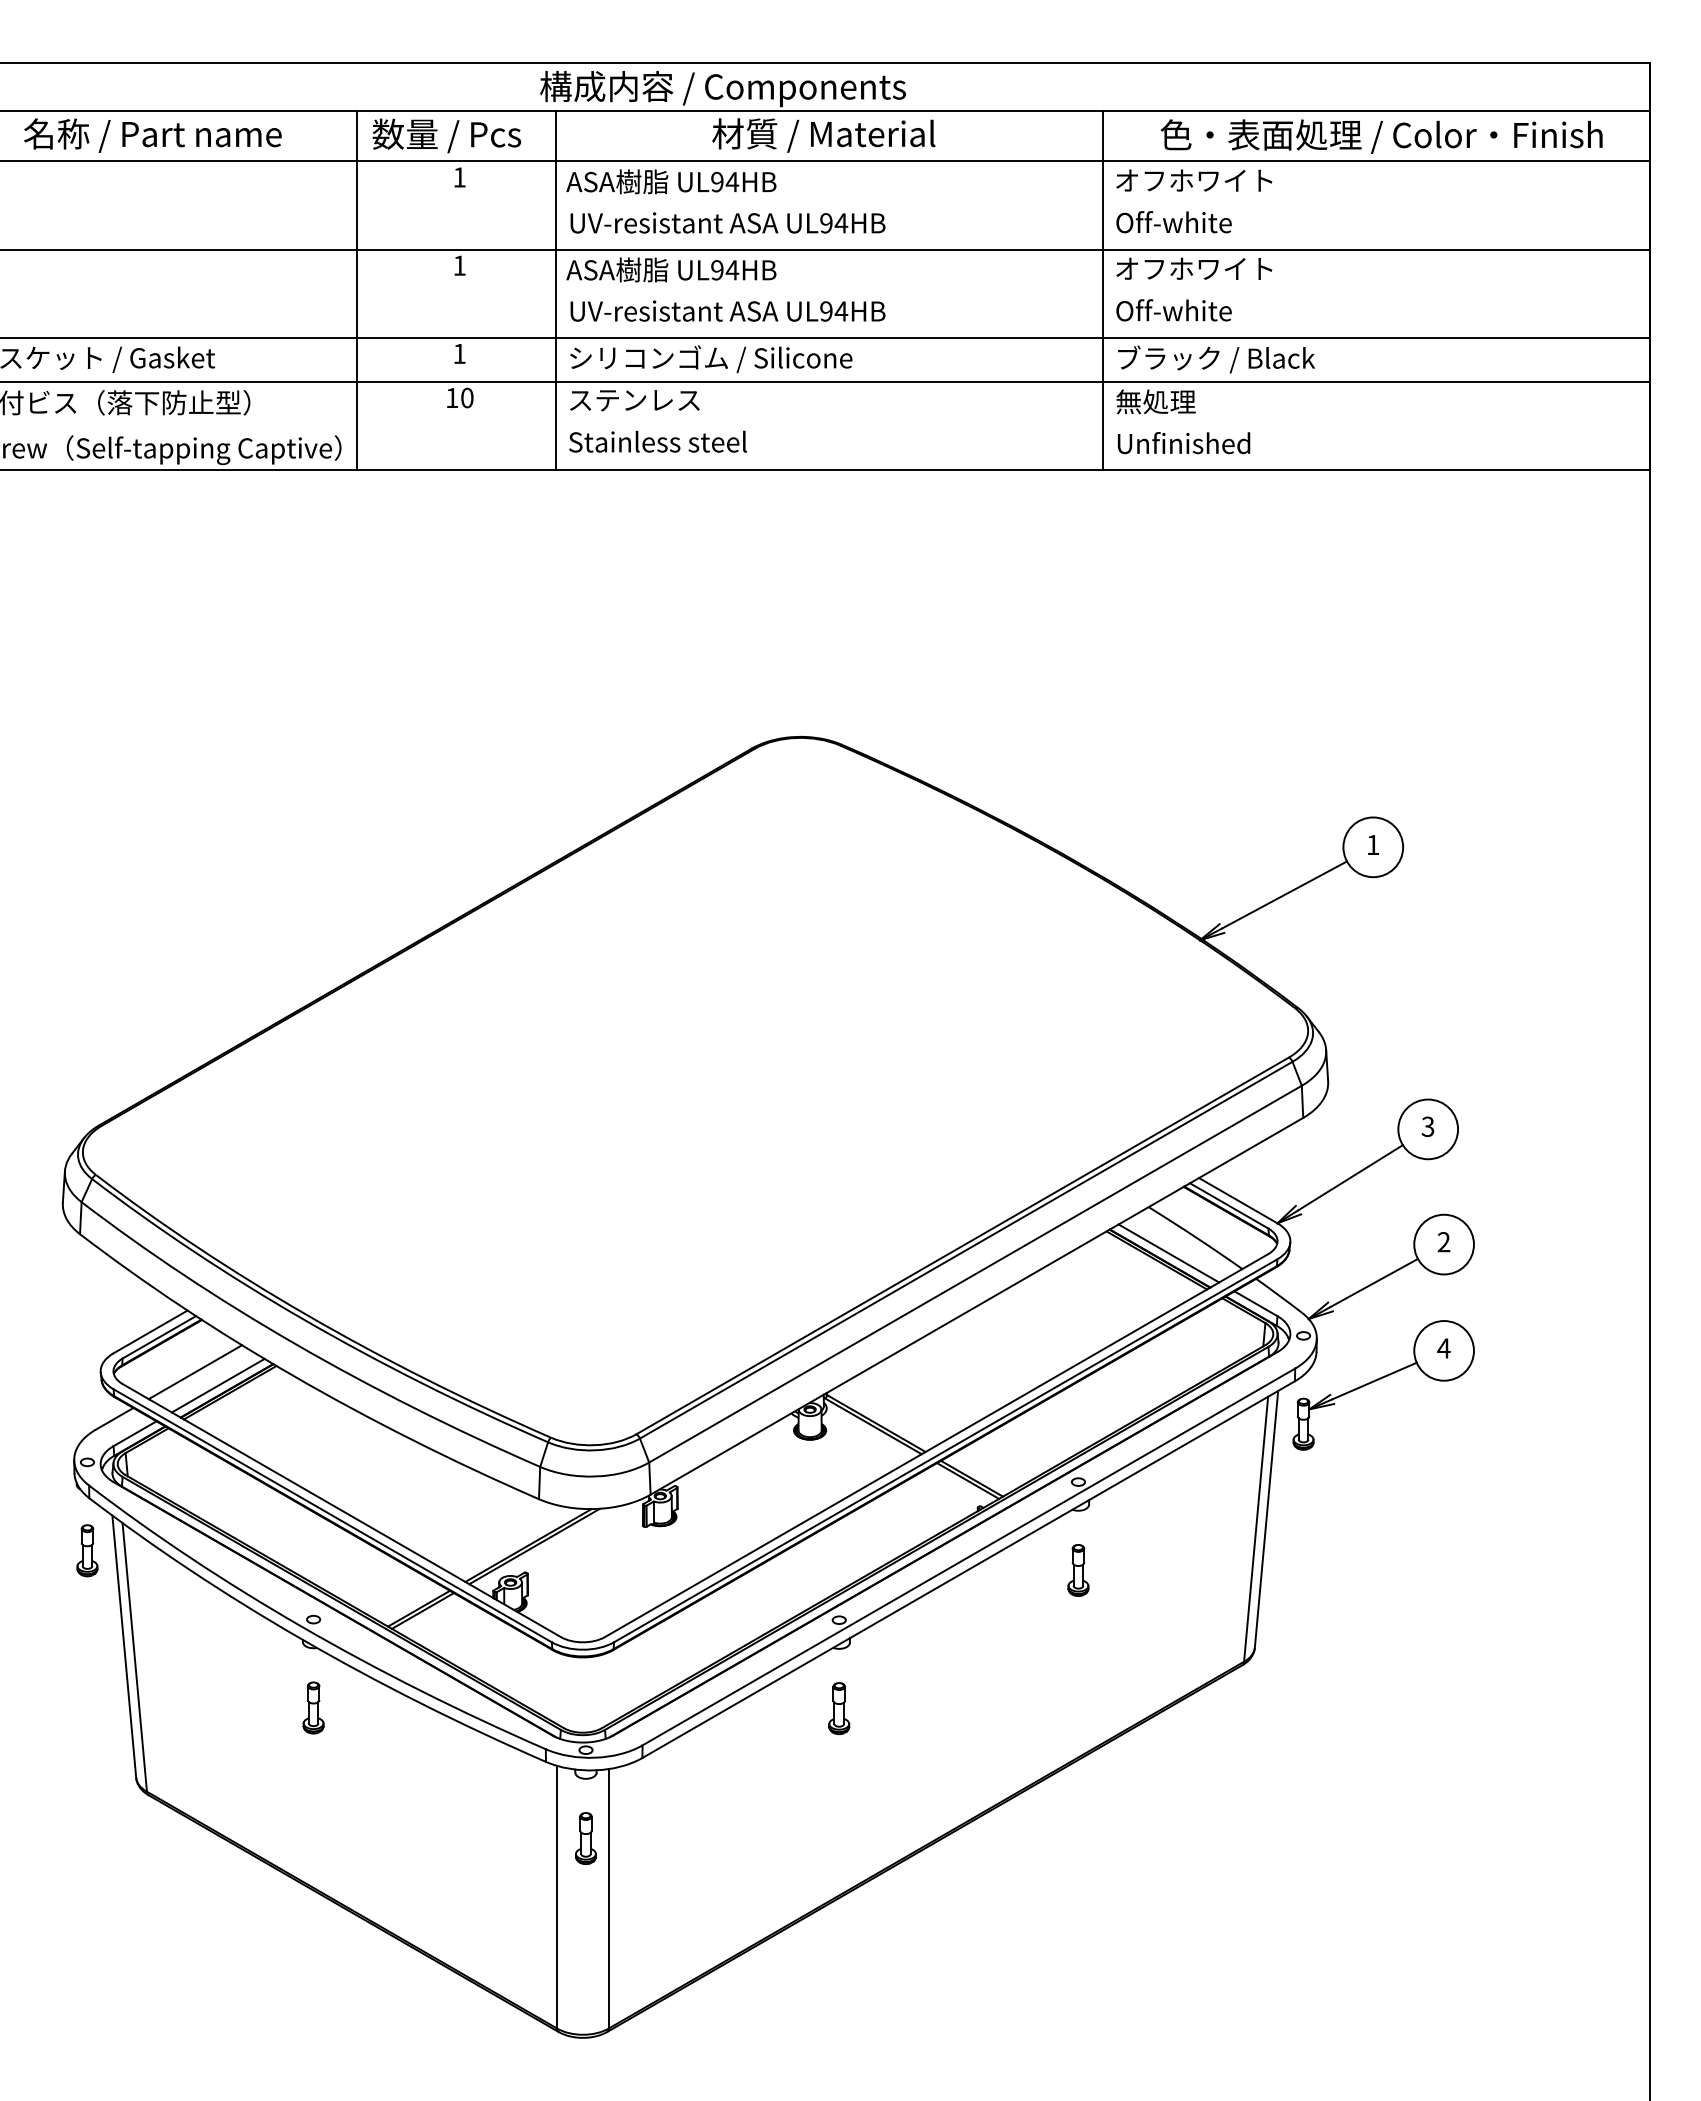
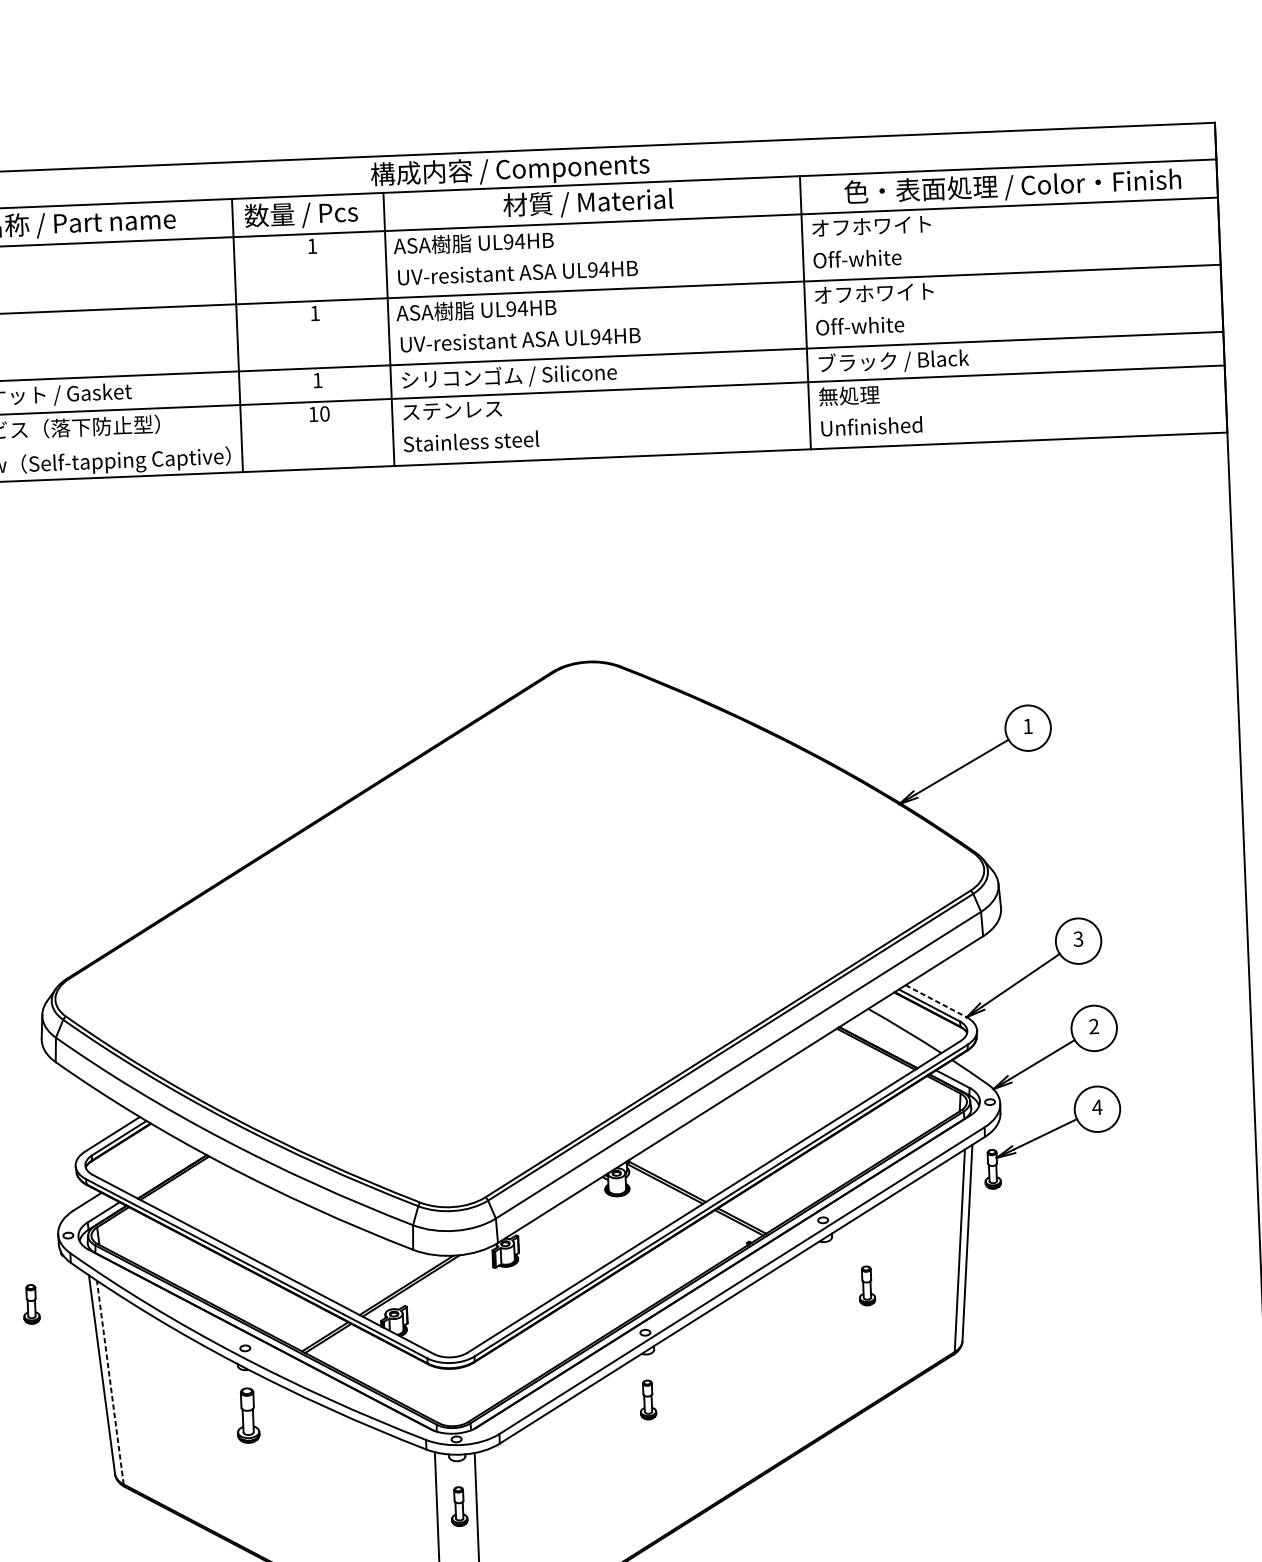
line: (1238, 1200) -> (936, 1001), solid -> dashed
line: (1168, 1253) -> (884, 1043), removed
line: (195, 1372) -> (147, 1163), removed
line: (217, 1385) -> (164, 1173), removed
part: (87, 1550) -> (31, 1304), moved
part: (1078, 1570) -> (867, 1285), moved
line: (134, 1657) -> (110, 1382), solid -> dashed
part: (313, 1707) -> (247, 1415), size x1.4

